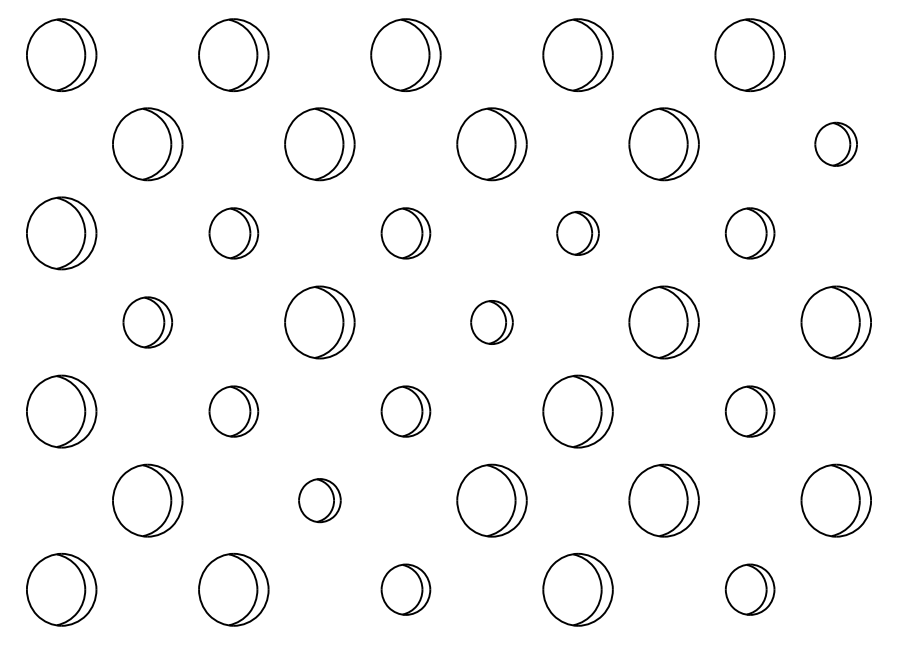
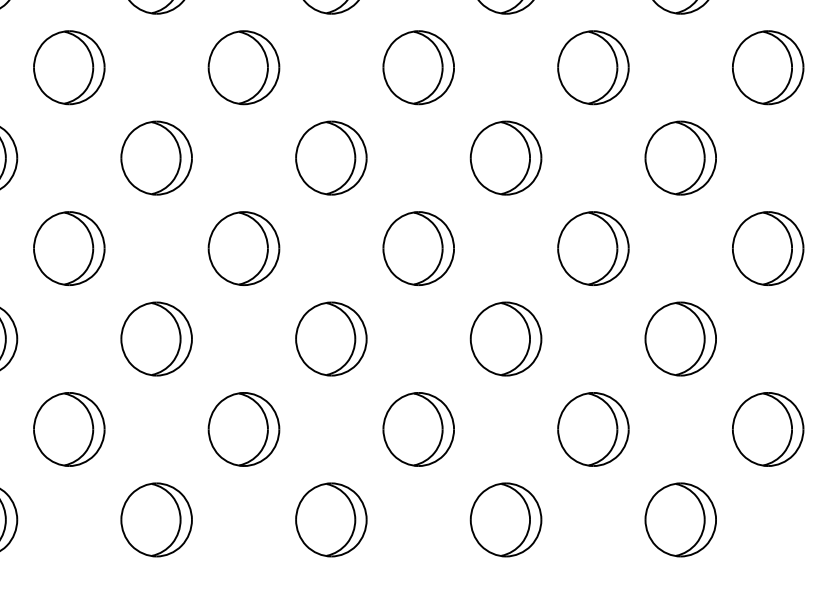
part: (835, 144) -> (767, 67), size x1.67
part: (233, 233) -> (156, 158), size x1.43
part: (405, 233) -> (330, 158), size x1.43
part: (577, 233) -> (505, 158), size x1.67
part: (749, 233) -> (680, 158), size x1.43
part: (147, 322) -> (69, 248), size x1.43
part: (491, 322) -> (418, 248), size x1.67
part: (233, 411) -> (156, 338), size x1.43
part: (405, 411) -> (330, 338), size x1.43
part: (749, 411) -> (680, 338), size x1.43
part: (319, 500) -> (243, 429), size x1.67
part: (405, 589) -> (330, 519), size x1.43
part: (749, 589) -> (680, 519), size x1.43

